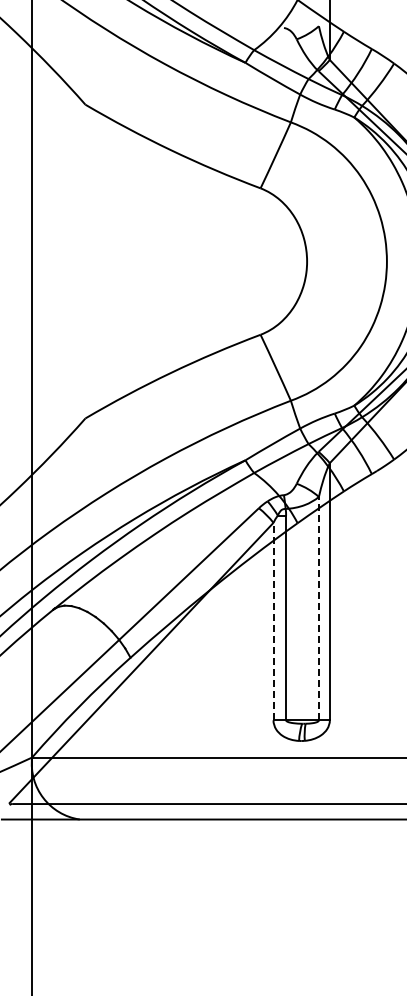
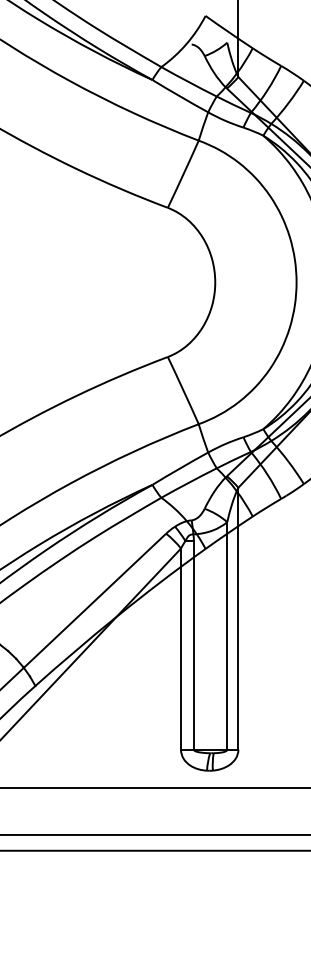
line: (318, 608) -> (226, 635), dashed -> solid
line: (273, 621) -> (181, 649), dashed -> solid

